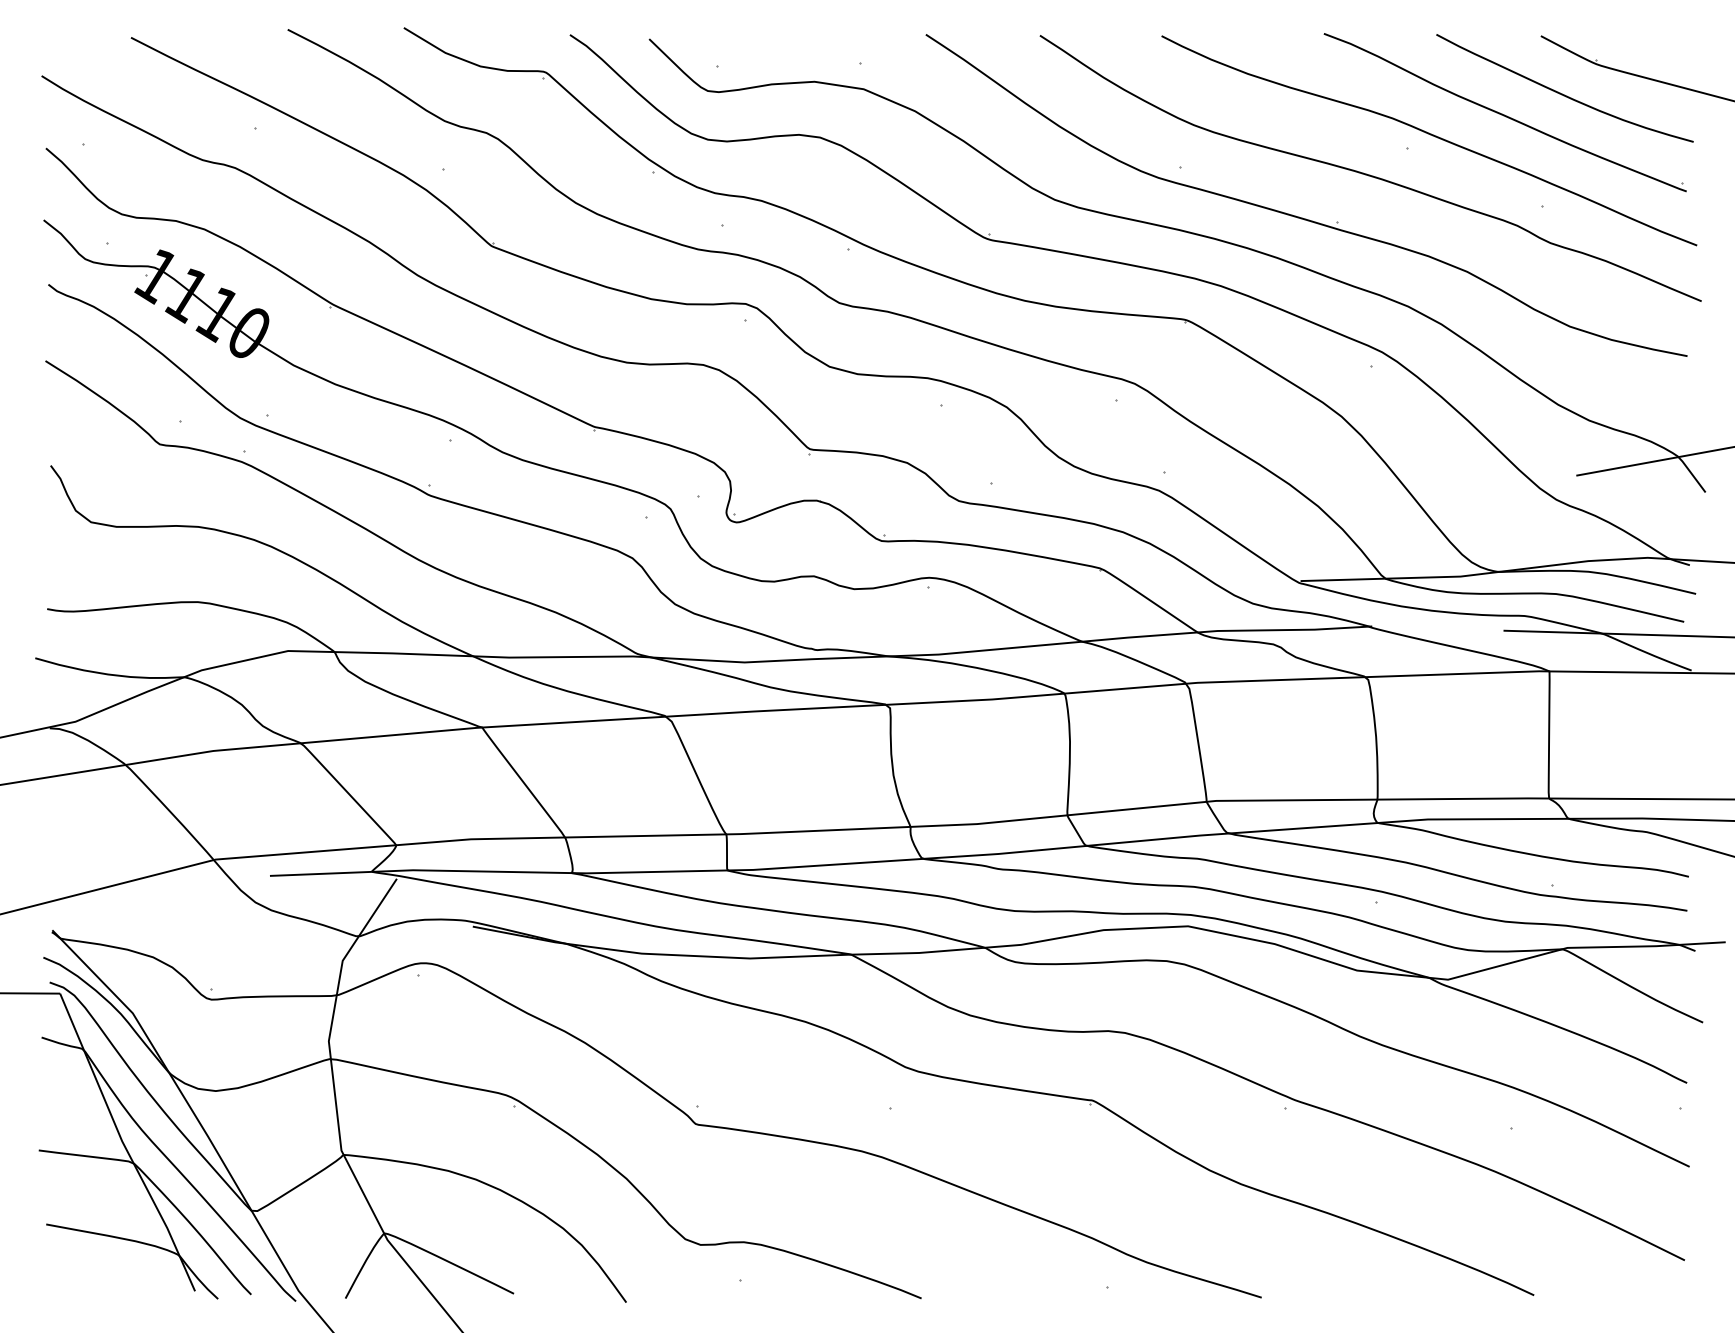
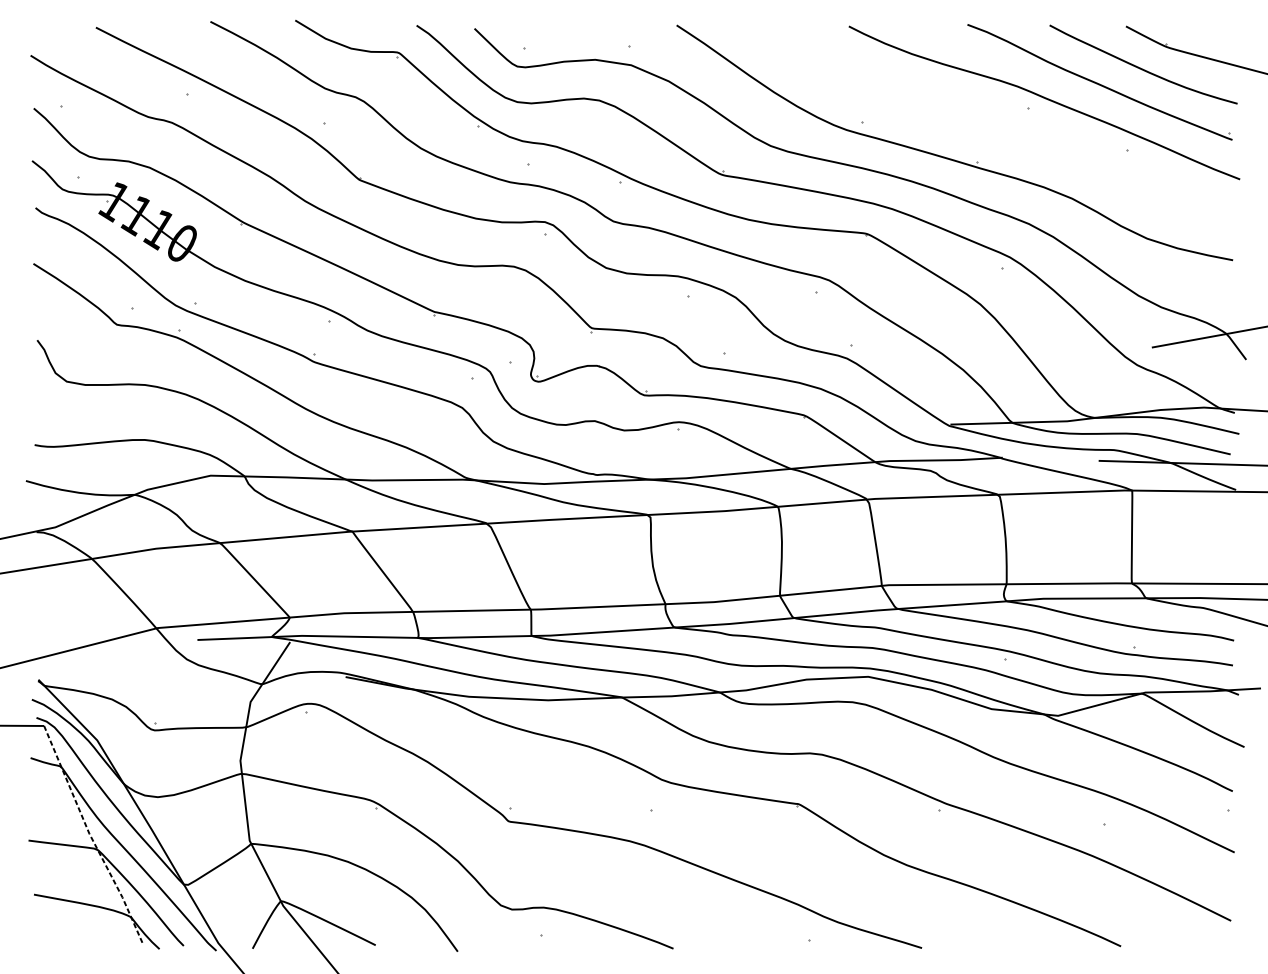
curve: (1370, 174) -> (1001, 127), removed
line: (123, 1144) -> (90, 836), solid -> dashed

